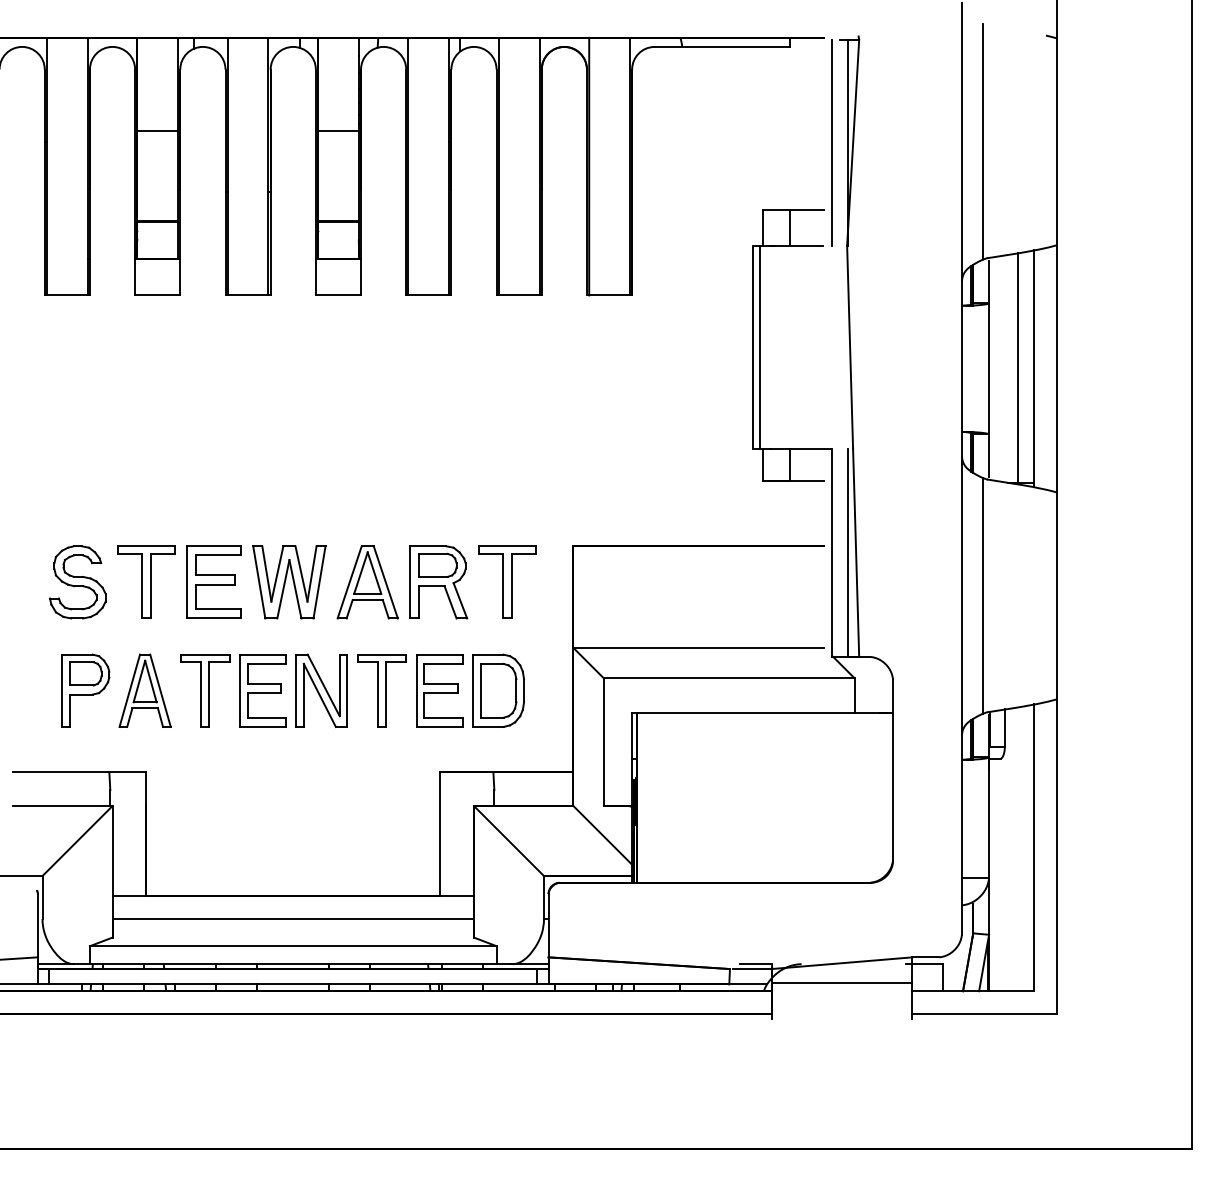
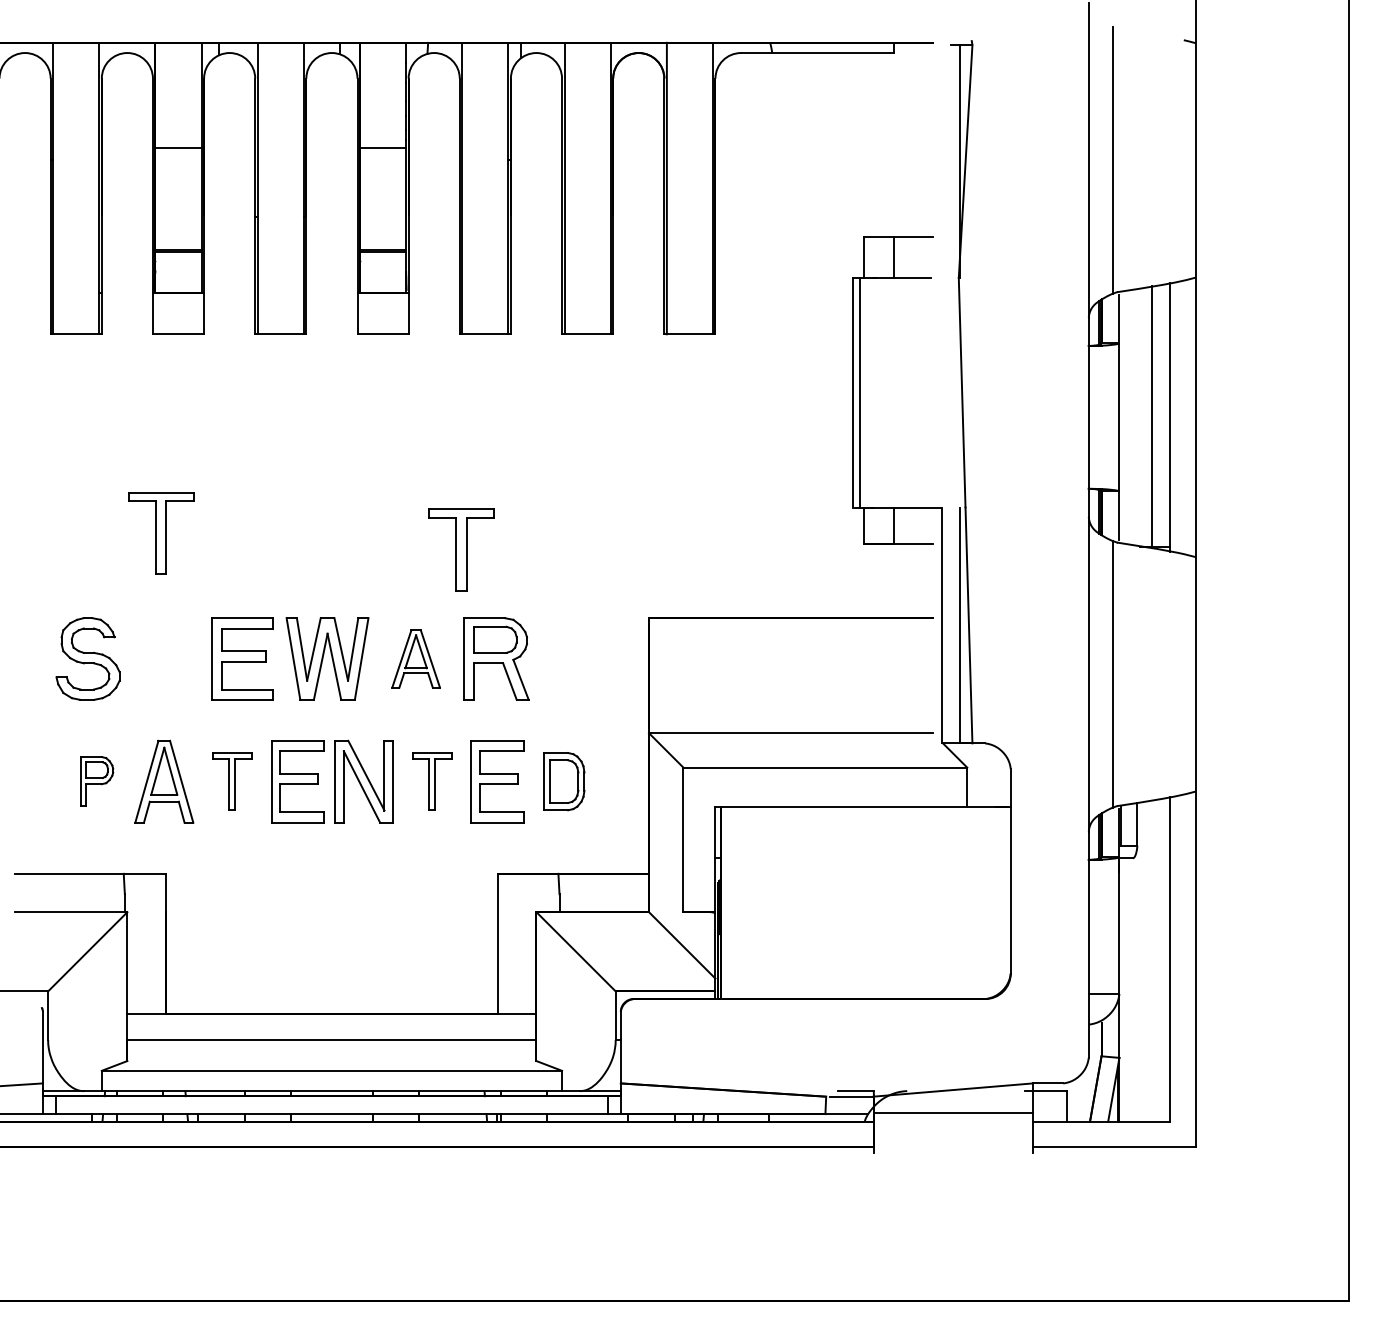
line: (832, 142) -> (942, 161), removed
part: (146, 581) -> (161, 532), moved
part: (507, 581) -> (461, 549), moved
part: (367, 582) -> (415, 659), size x0.7
part: (85, 690) -> (96, 781), size x0.6
part: (205, 690) -> (232, 781), size x0.7
part: (381, 690) -> (431, 781), size x0.7
part: (498, 690) -> (564, 781), size x0.7

